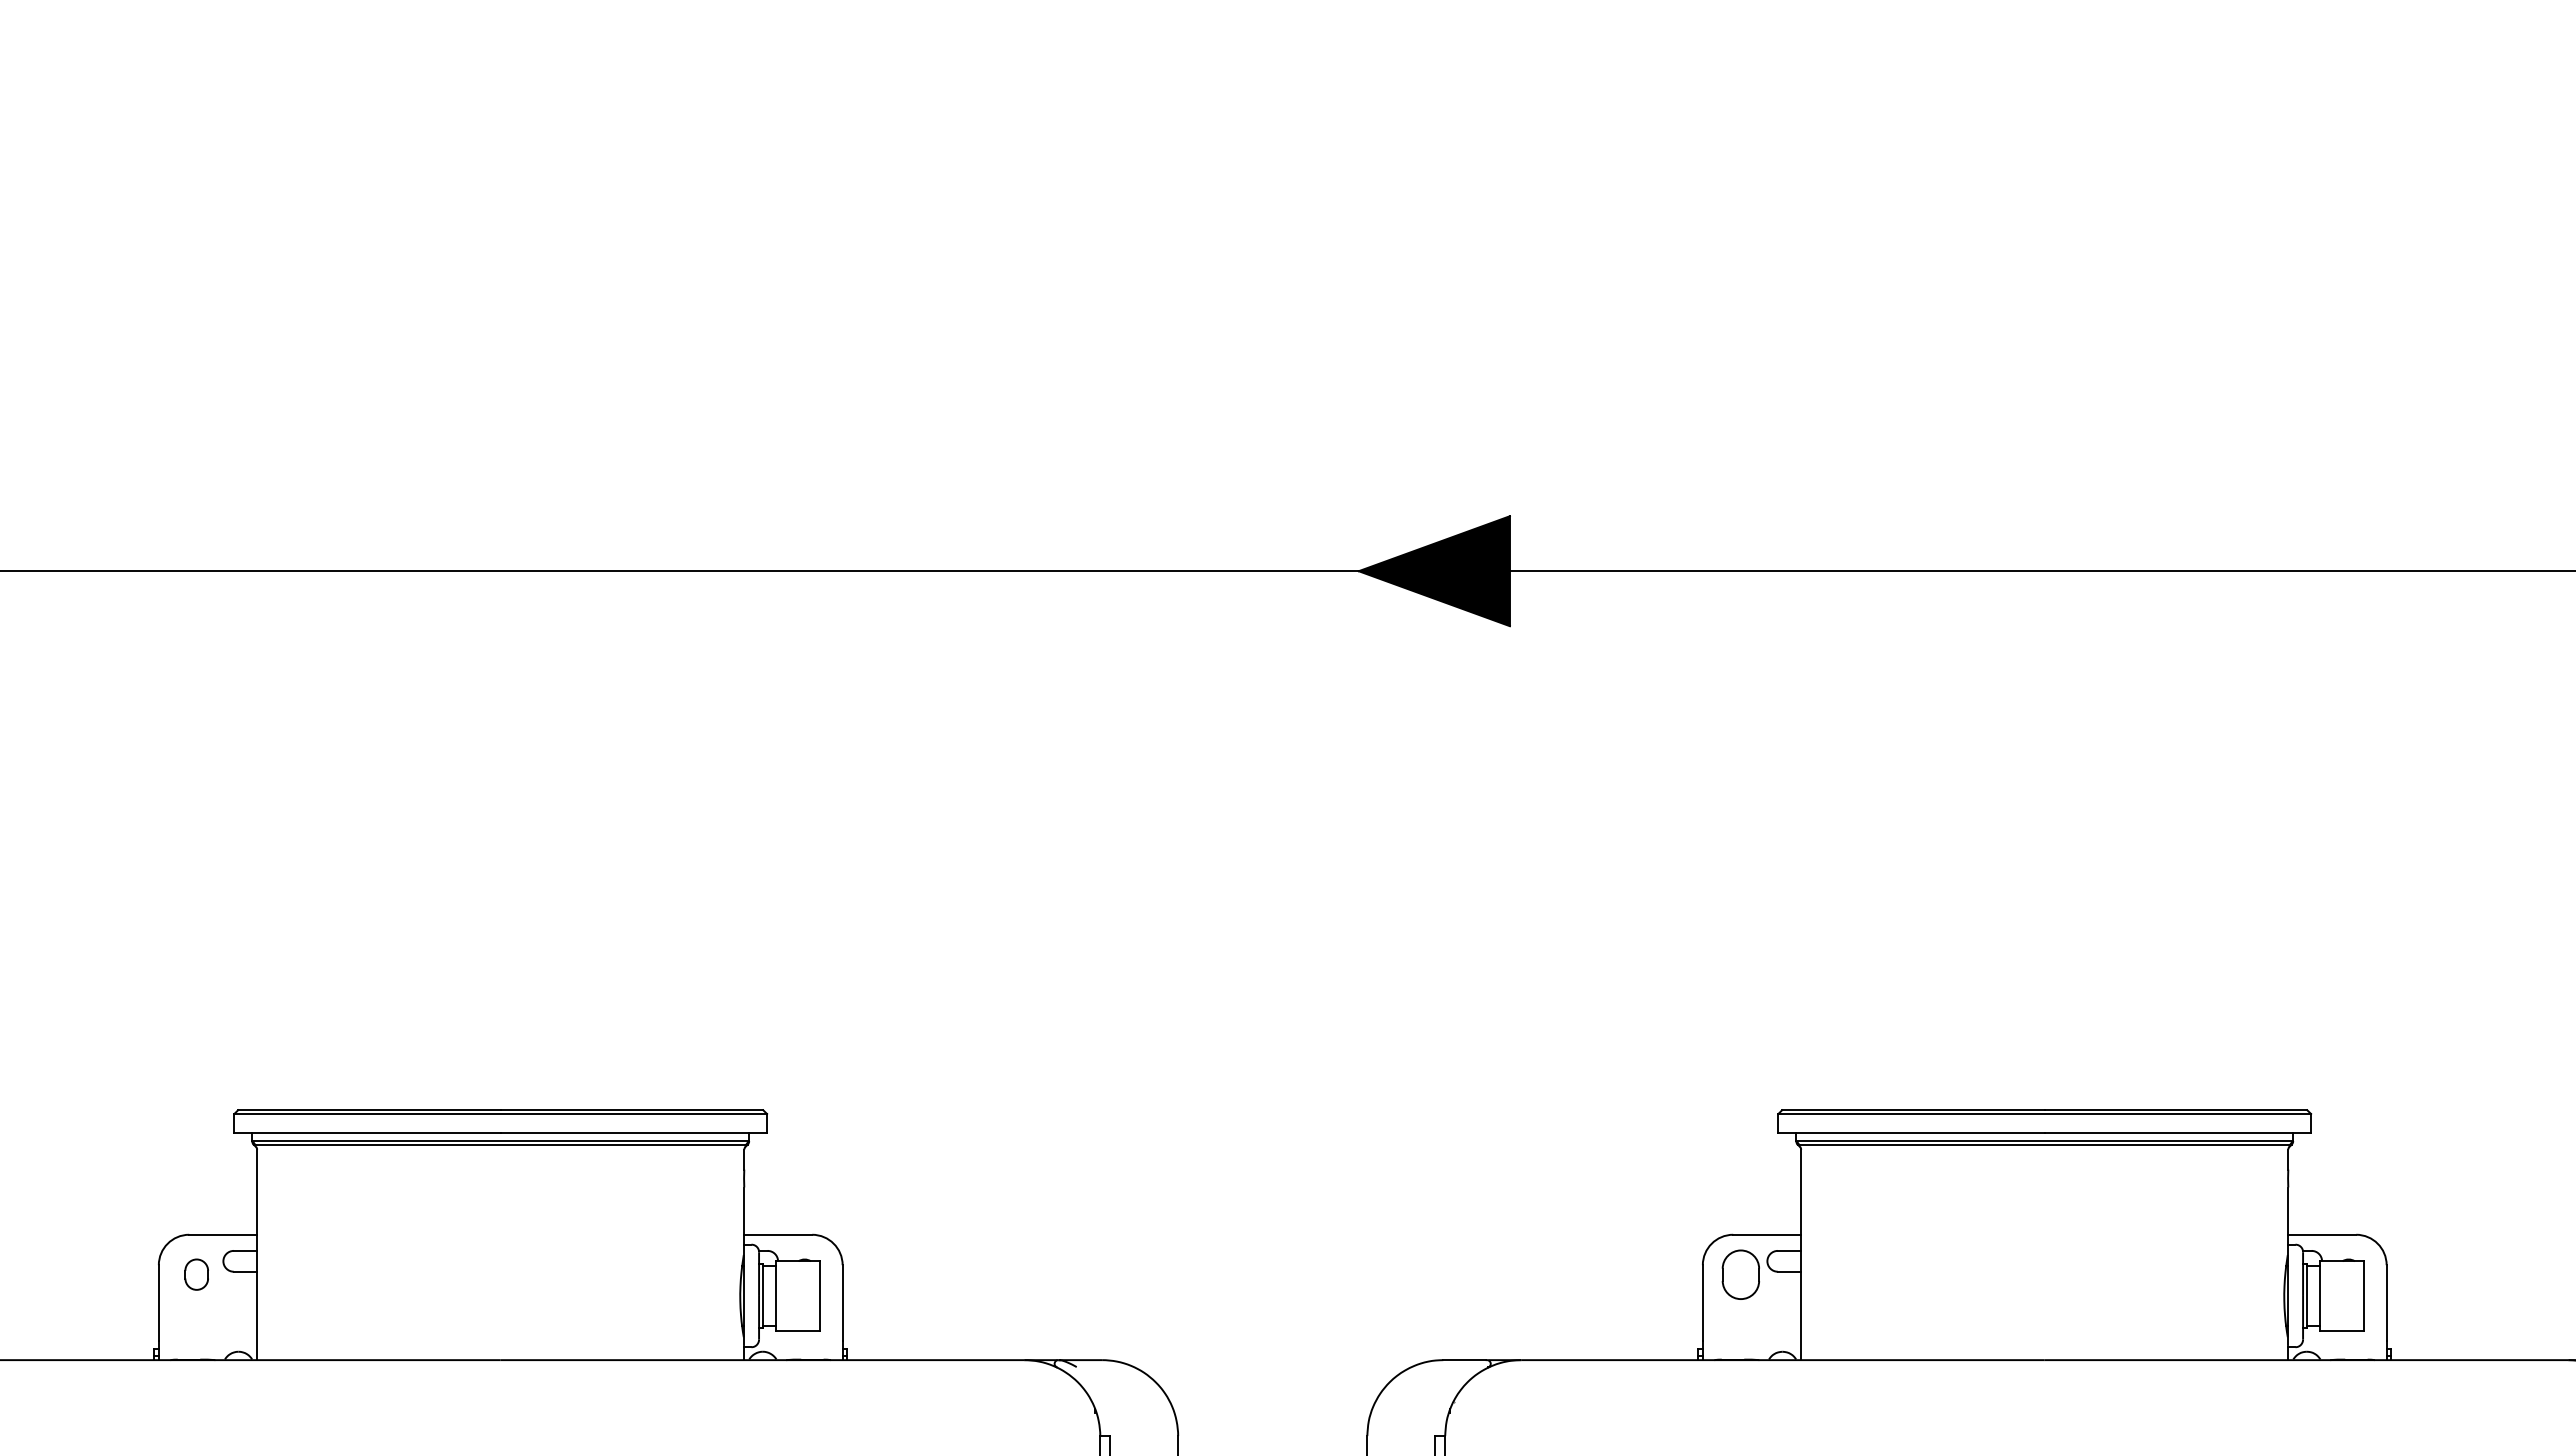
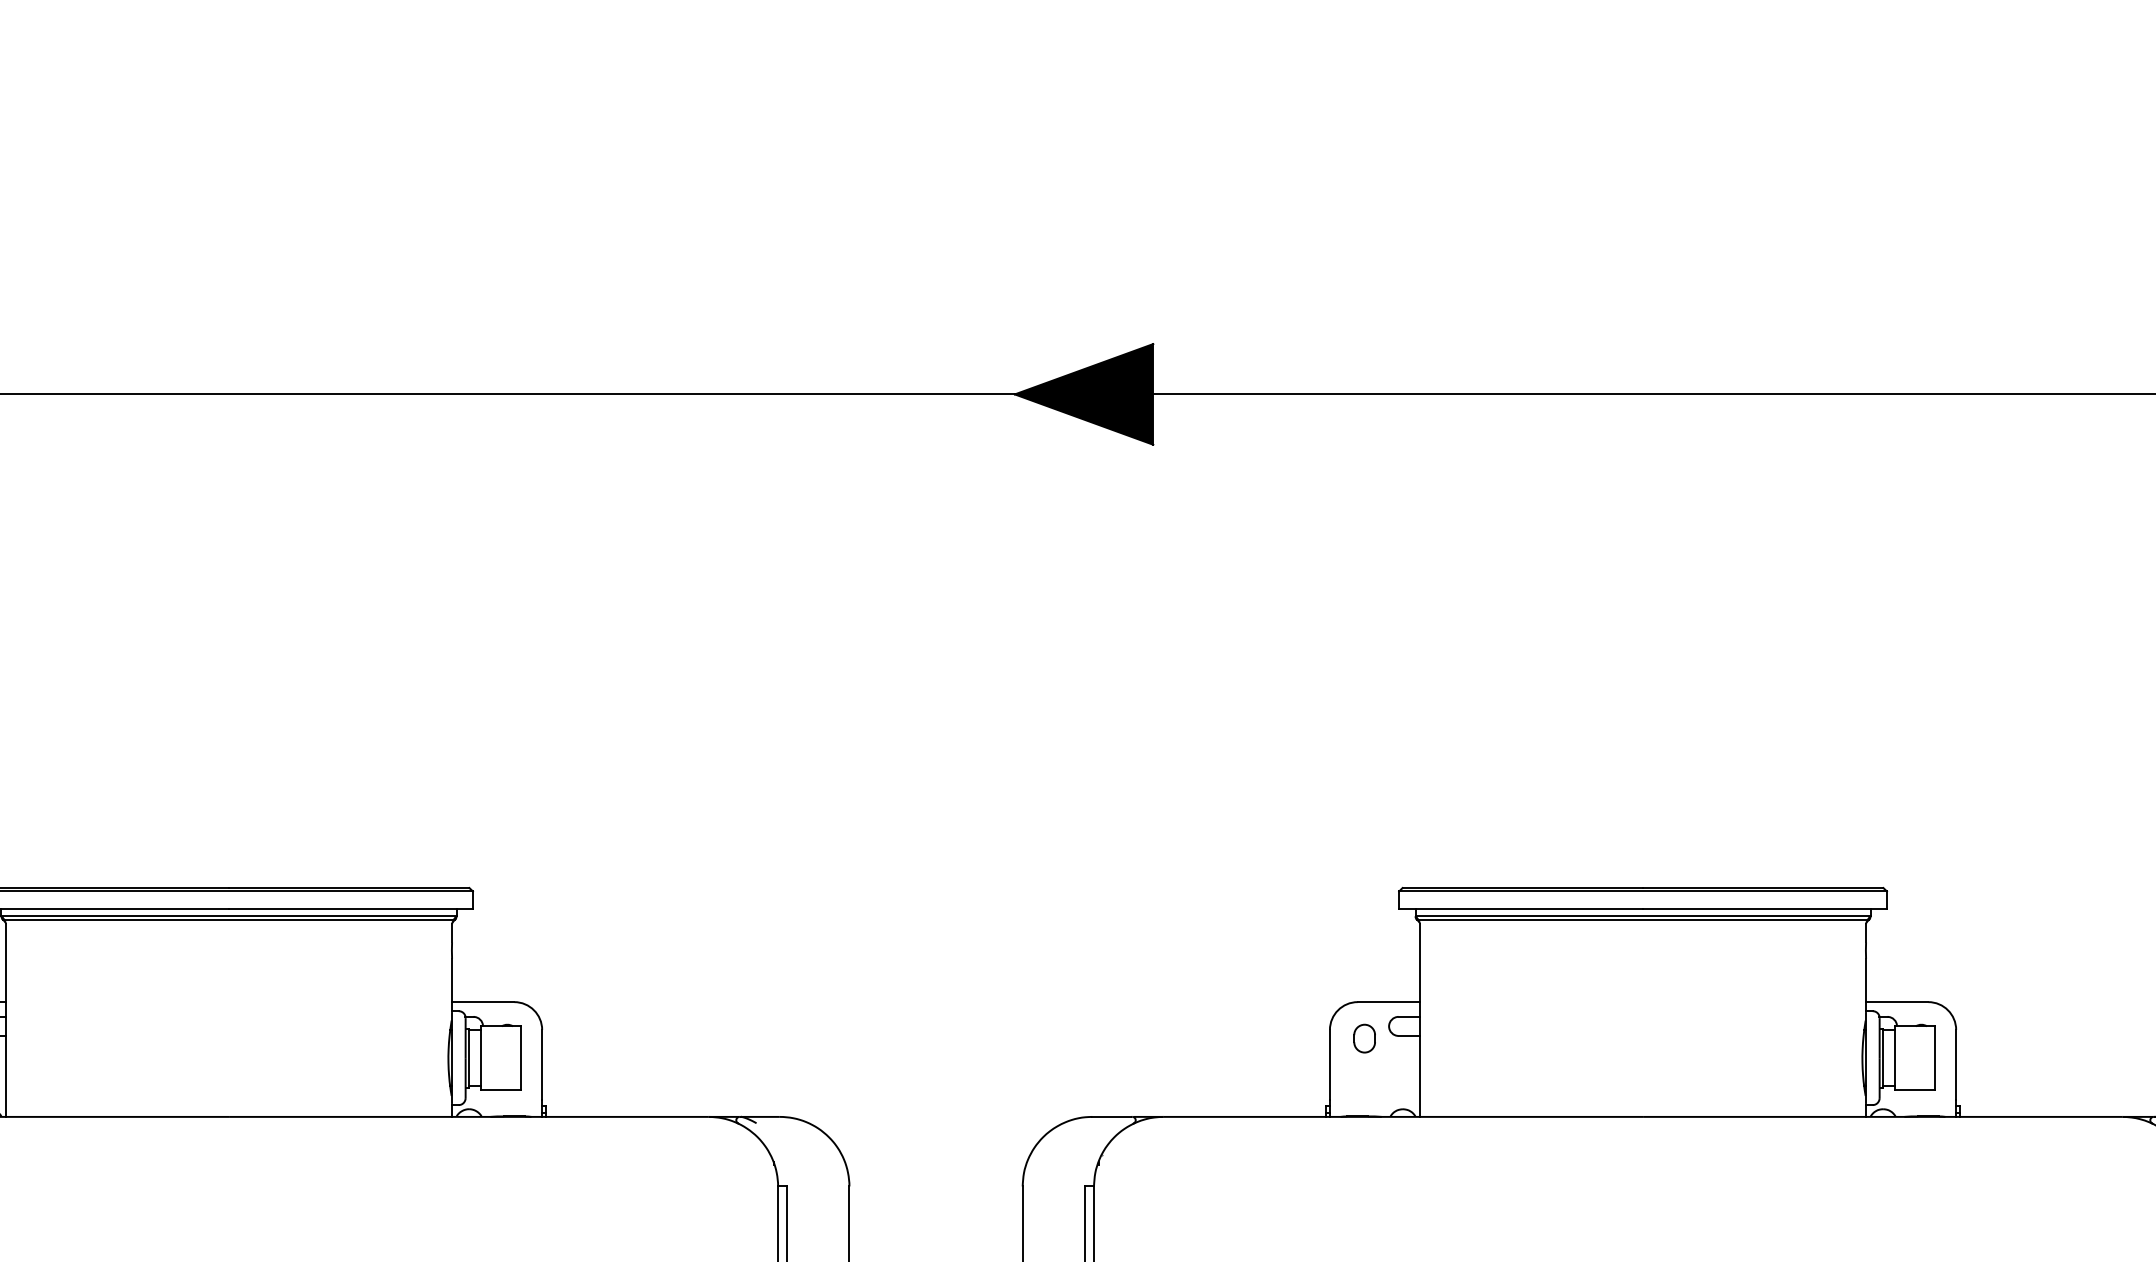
part: (1740, 1274) -> (1364, 1038), size x0.62

